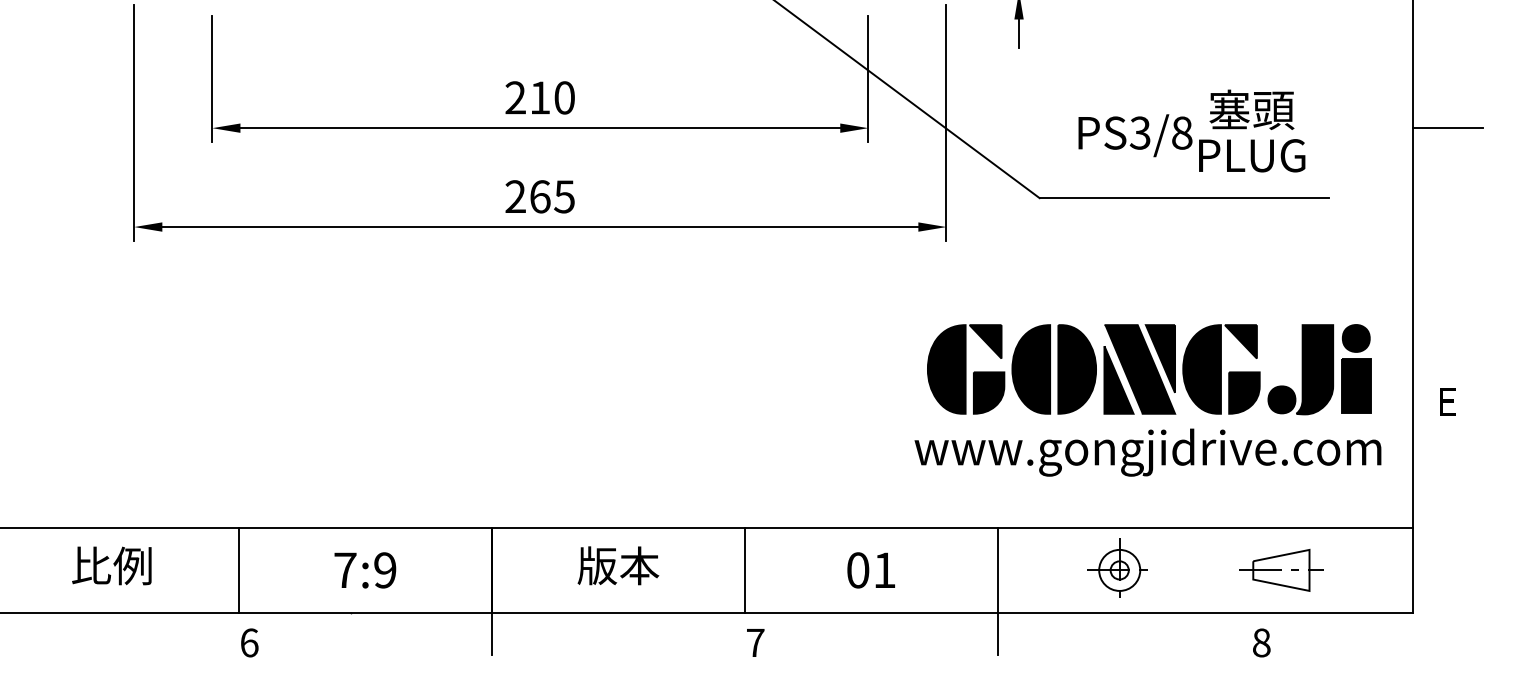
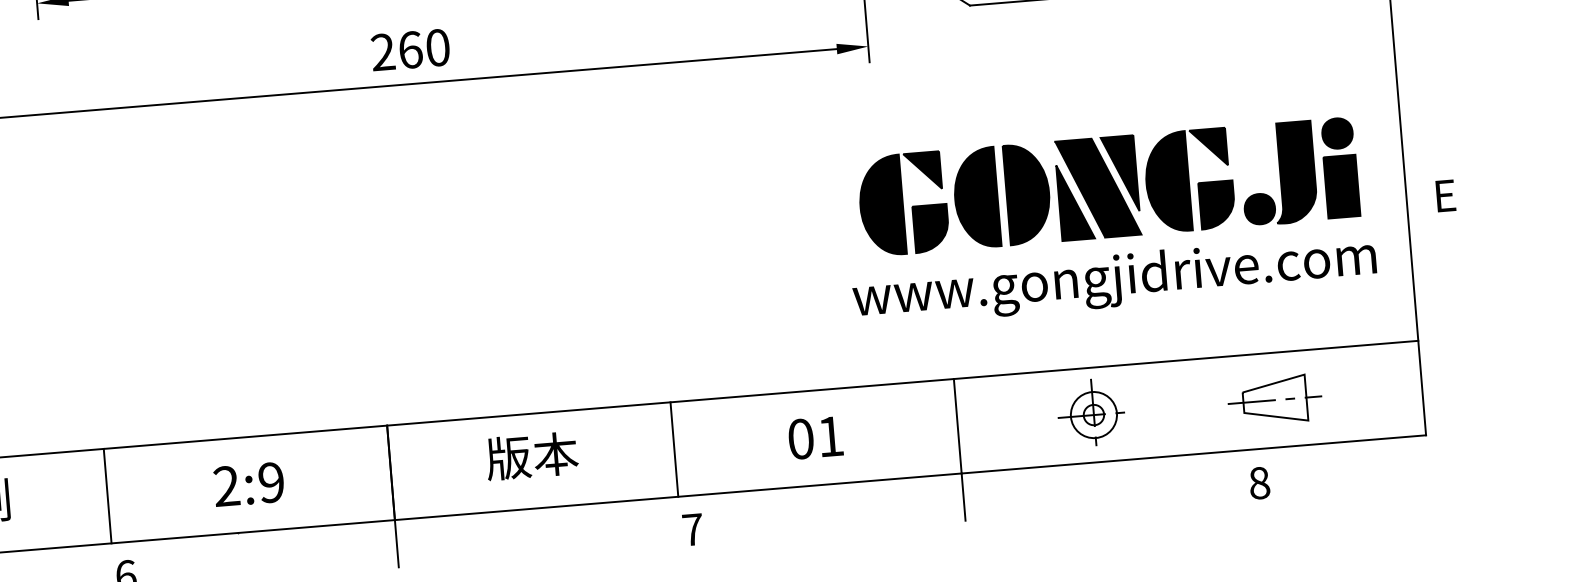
text: (564, 196) -> (437, 47), 265 -> 260
text: (345, 569) -> (226, 485), 7:9 -> 2:9

